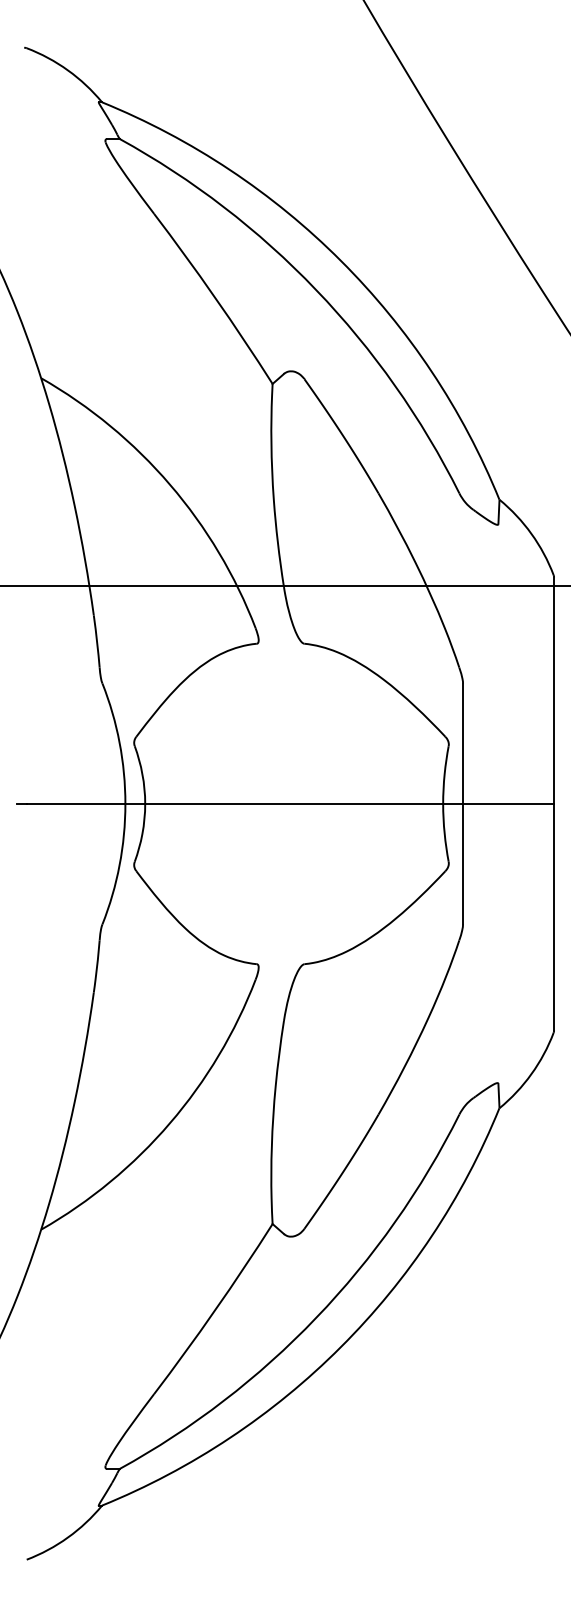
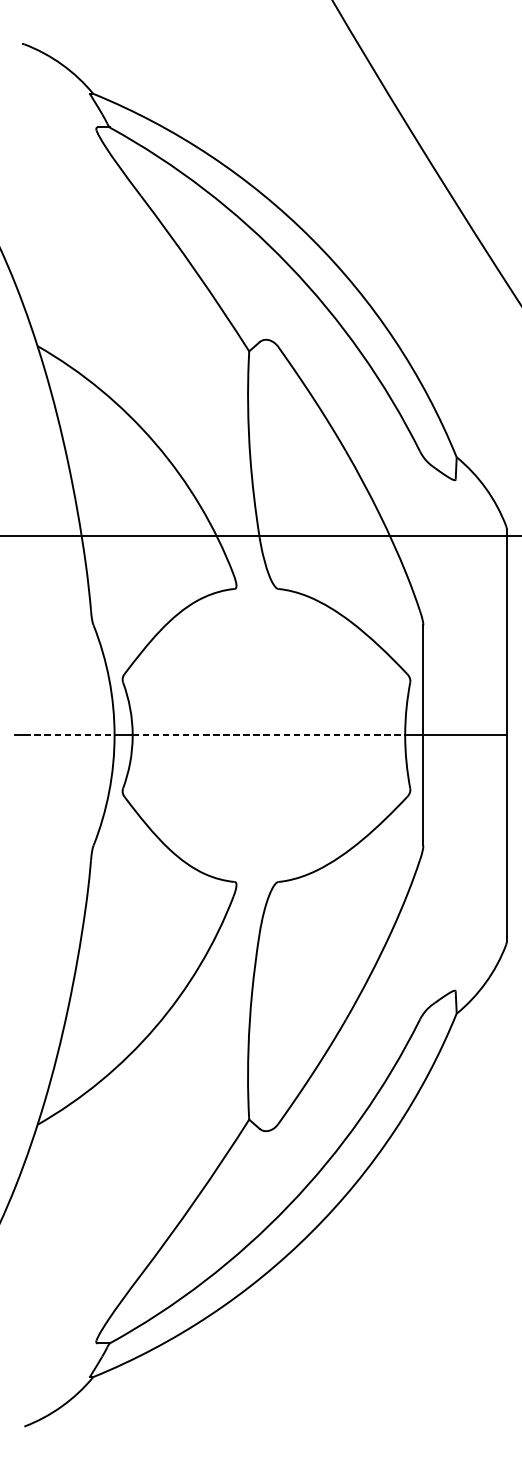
line: (76, 803) -> (69, 735), solid -> dashed
line: (294, 803) -> (269, 735), solid -> dashed

